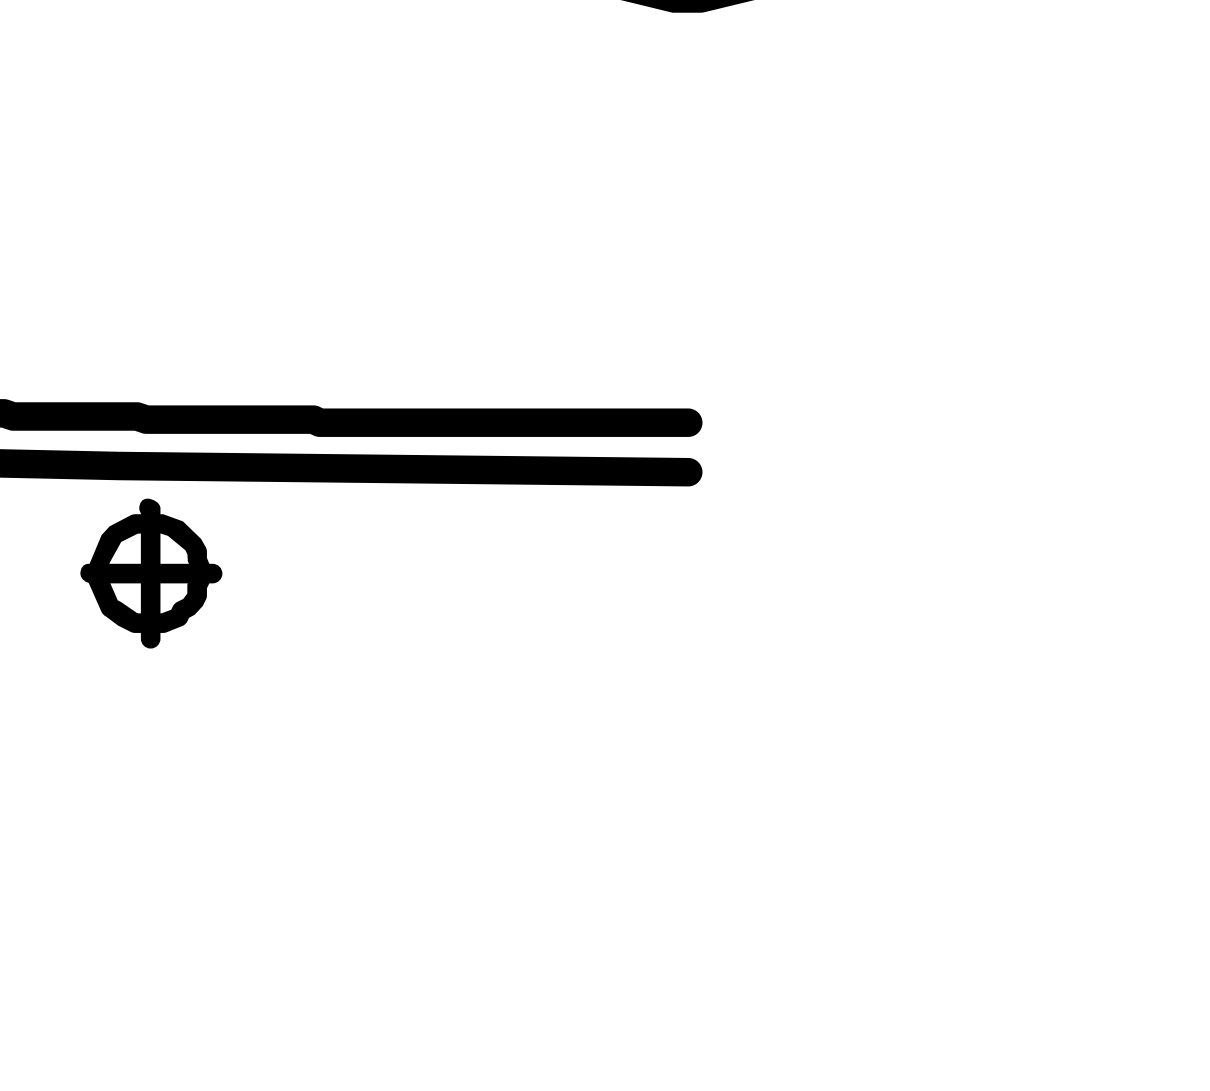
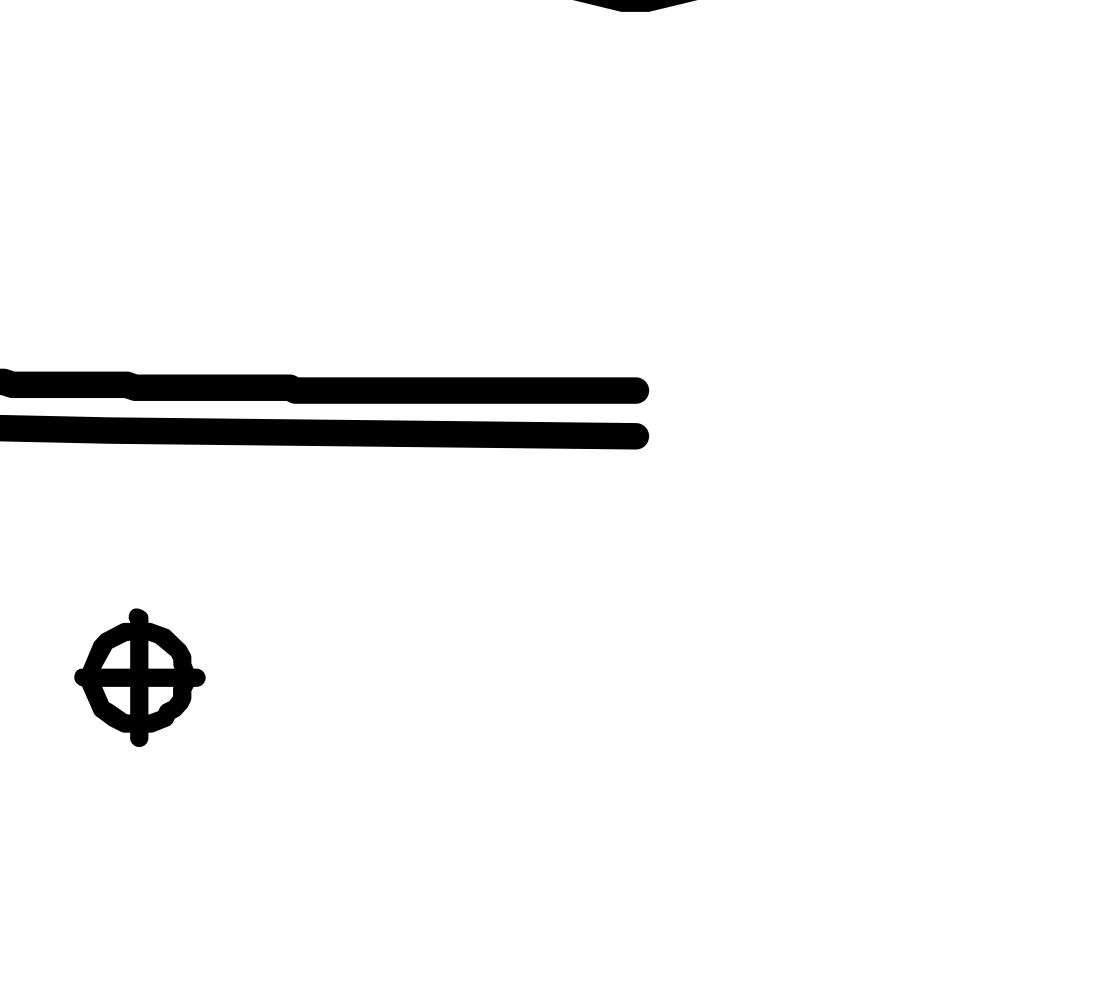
part: (151, 573) -> (140, 677), moved

